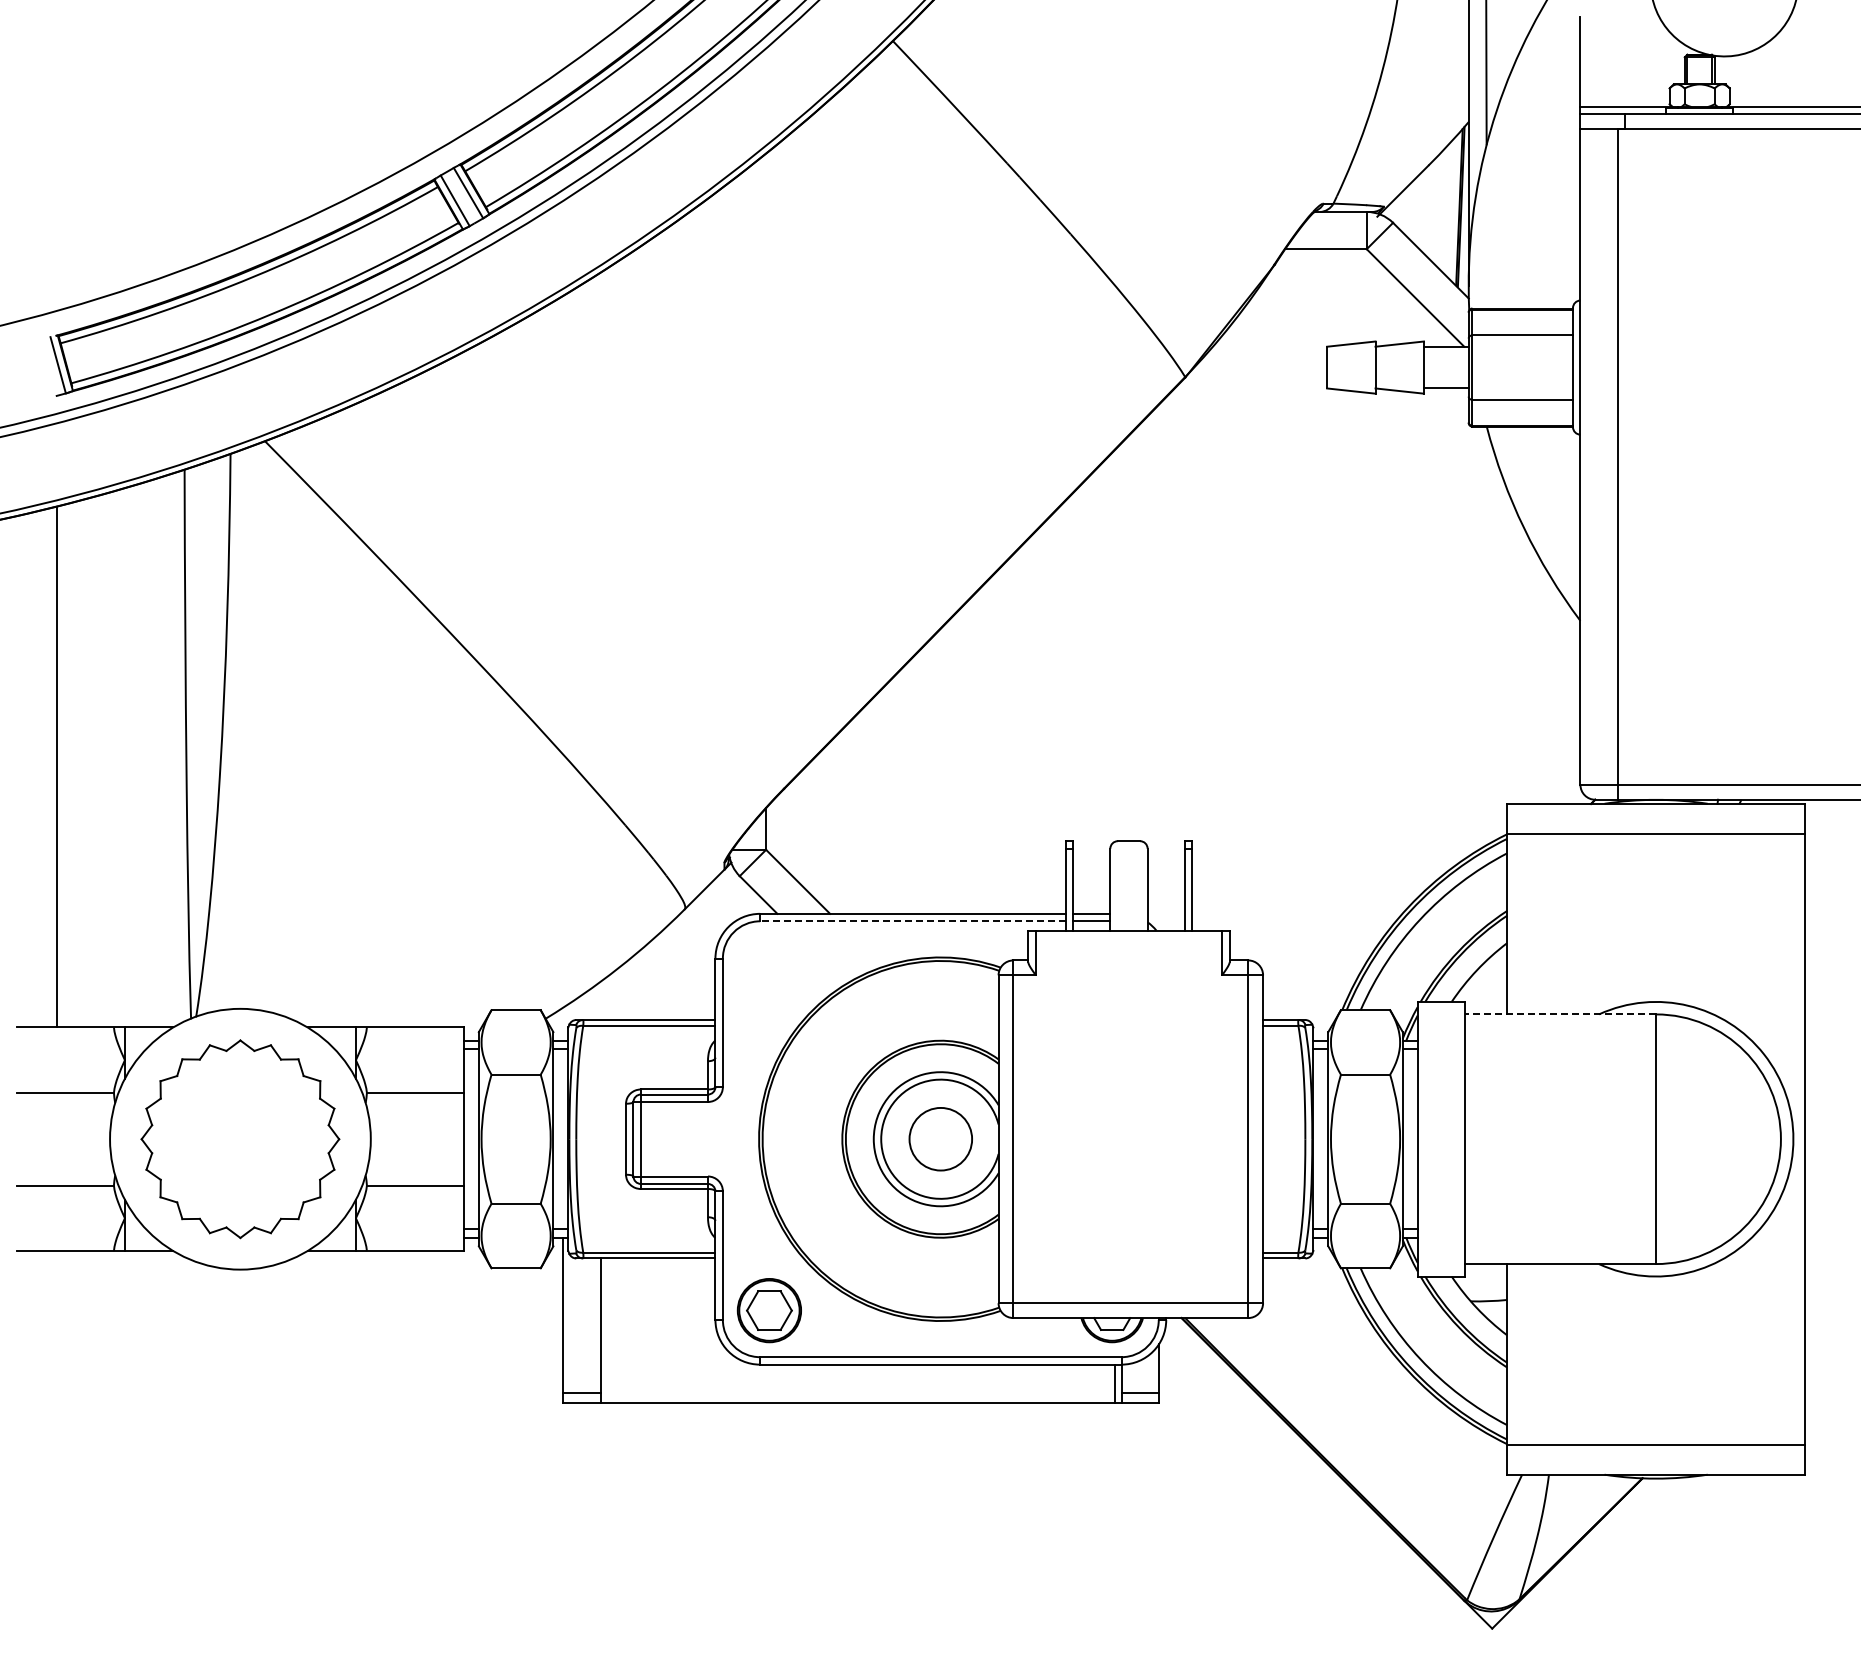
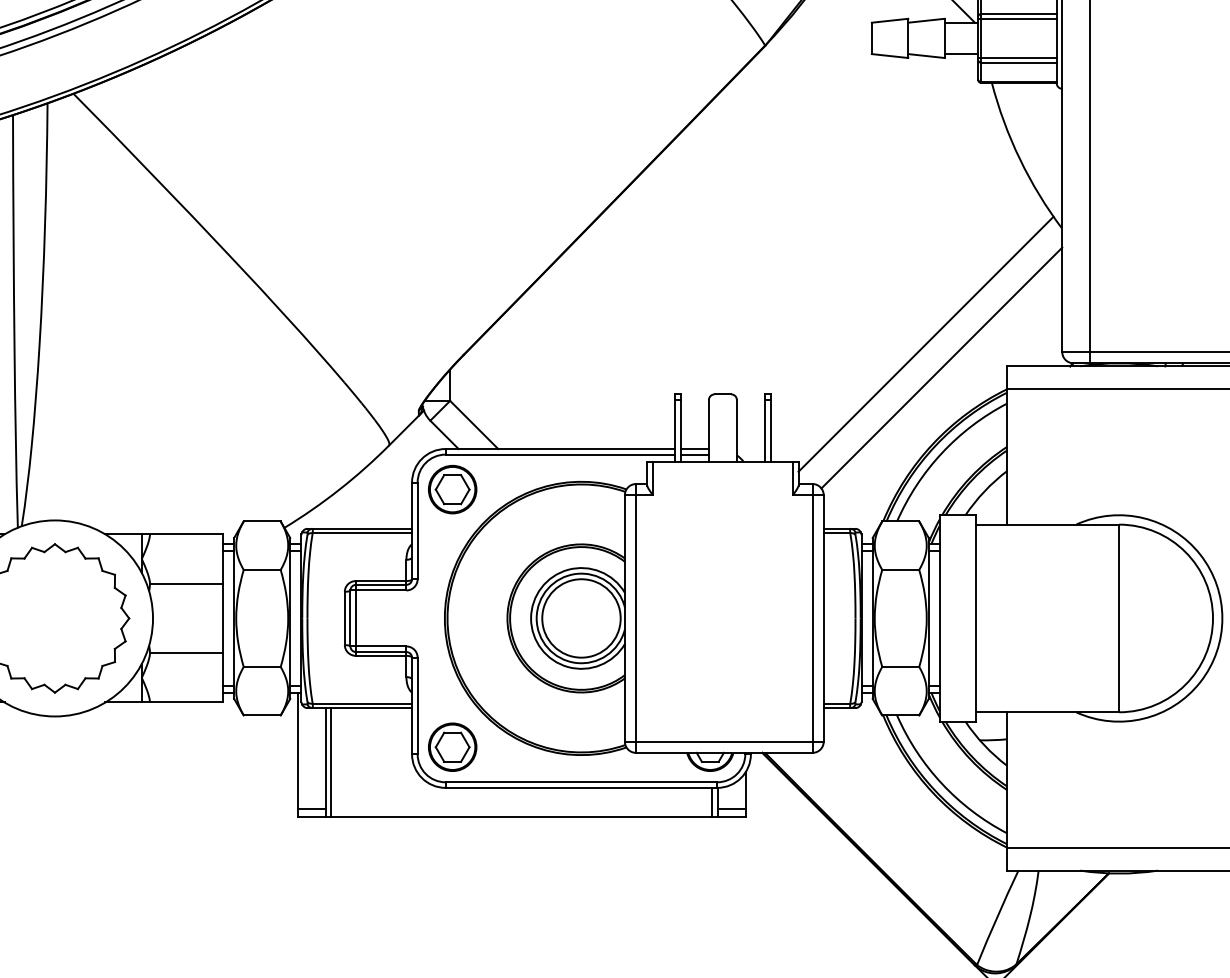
line: (1520, 341) -> (1017, 18), added
line: (1520, 393) -> (1017, 57), added
line: (1398, 774) -> (925, 344), added
line: (1420, 805) -> (942, 367), added
line: (912, 921) -> (560, 454), dashed -> solid
part: (768, 967) -> (451, 489), added
line: (1560, 1014) -> (1047, 524), dashed -> solid
circle: (940, 1139) -> (581, 618), size x1.67
line: (608, 1330) -> (331, 762), added

